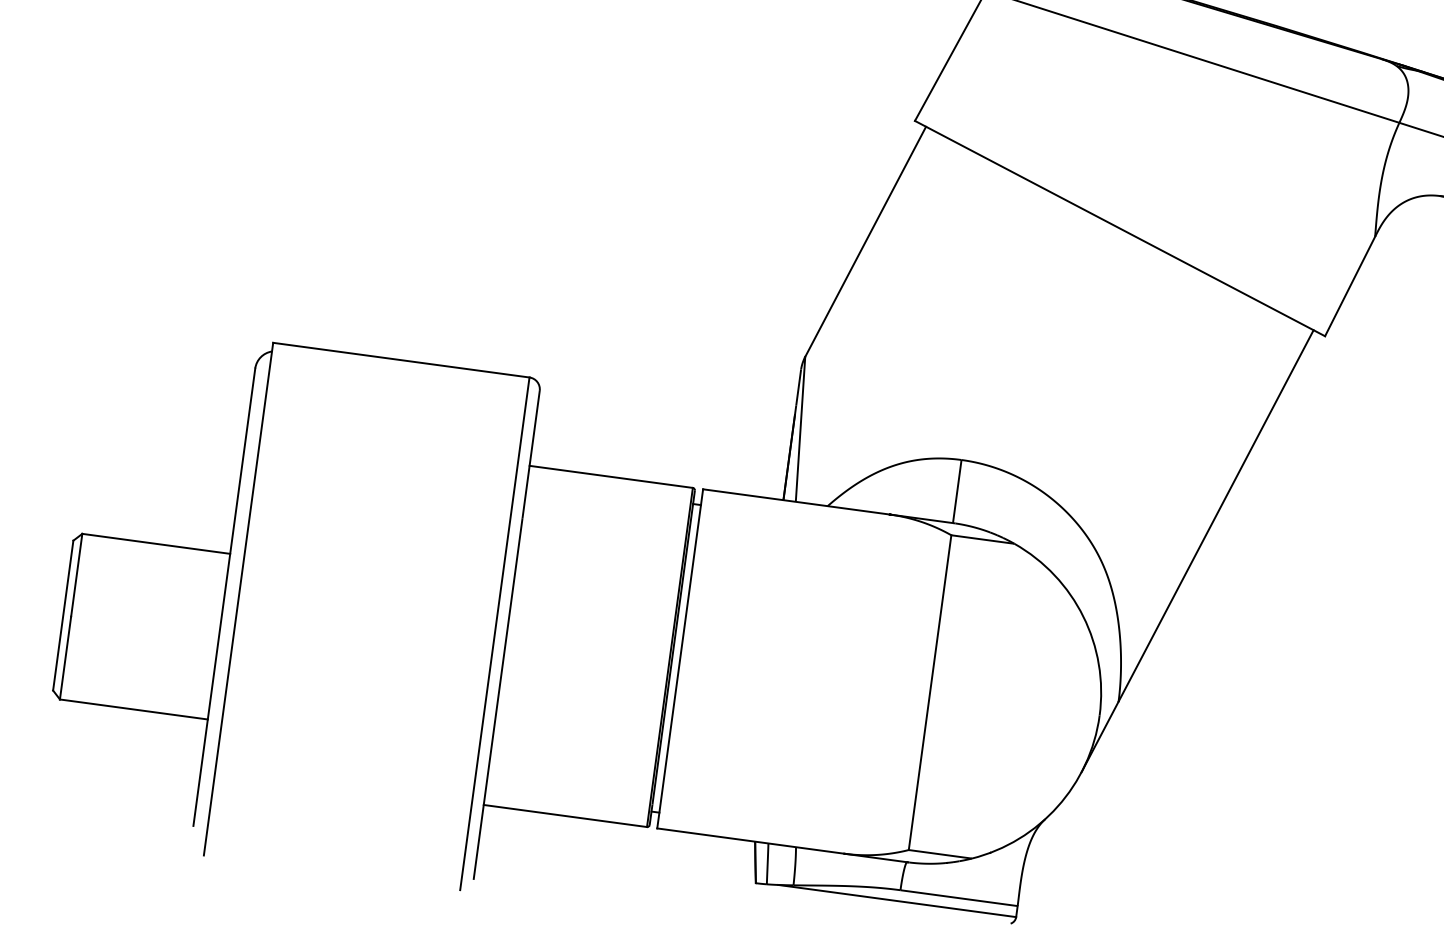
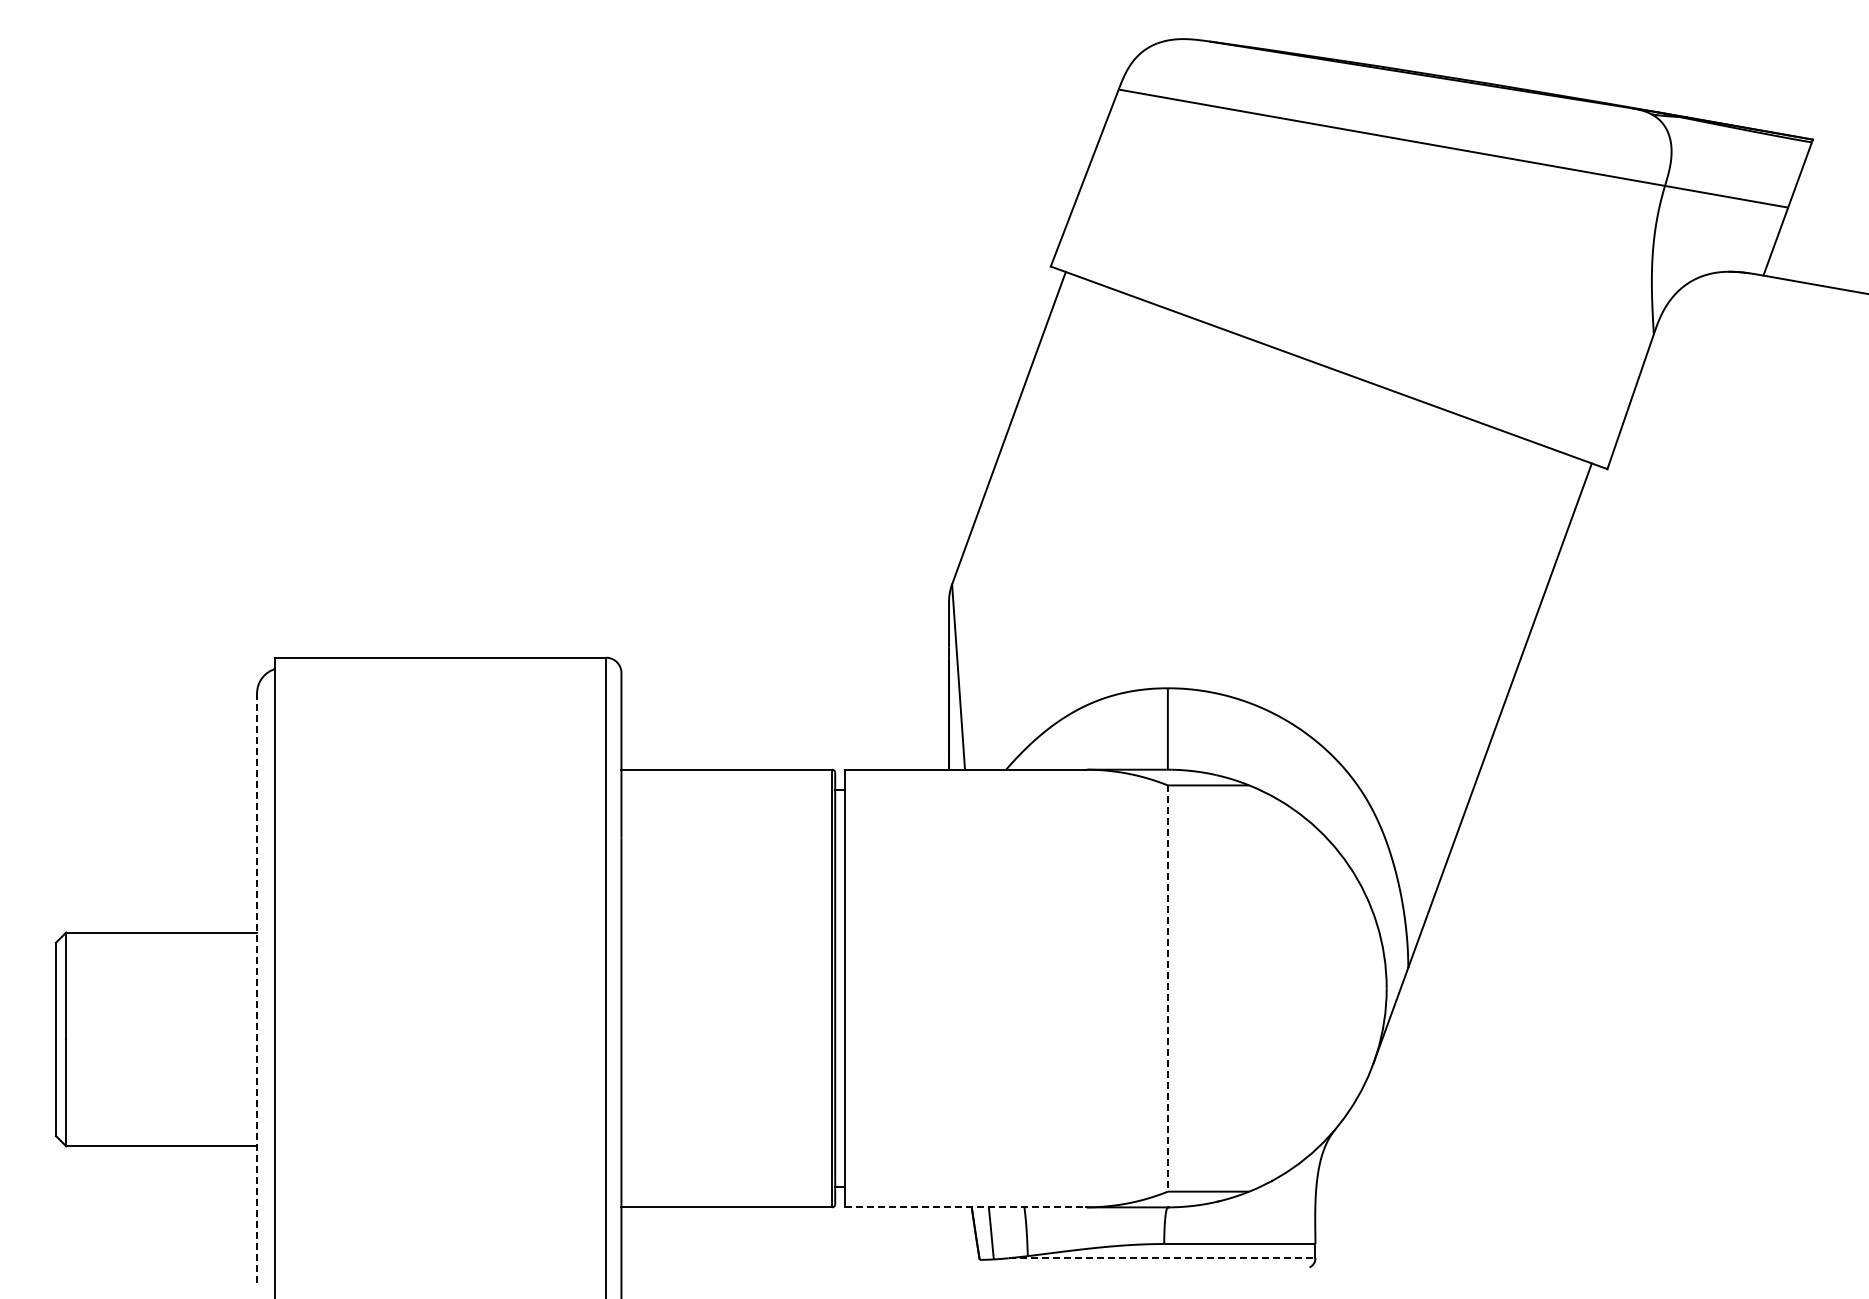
line: (224, 598) -> (257, 989), solid -> dashed
line: (929, 693) -> (1167, 989), solid -> dashed
line: (750, 841) -> (965, 1207), solid -> dashed
line: (897, 901) -> (1162, 1258), solid -> dashed

